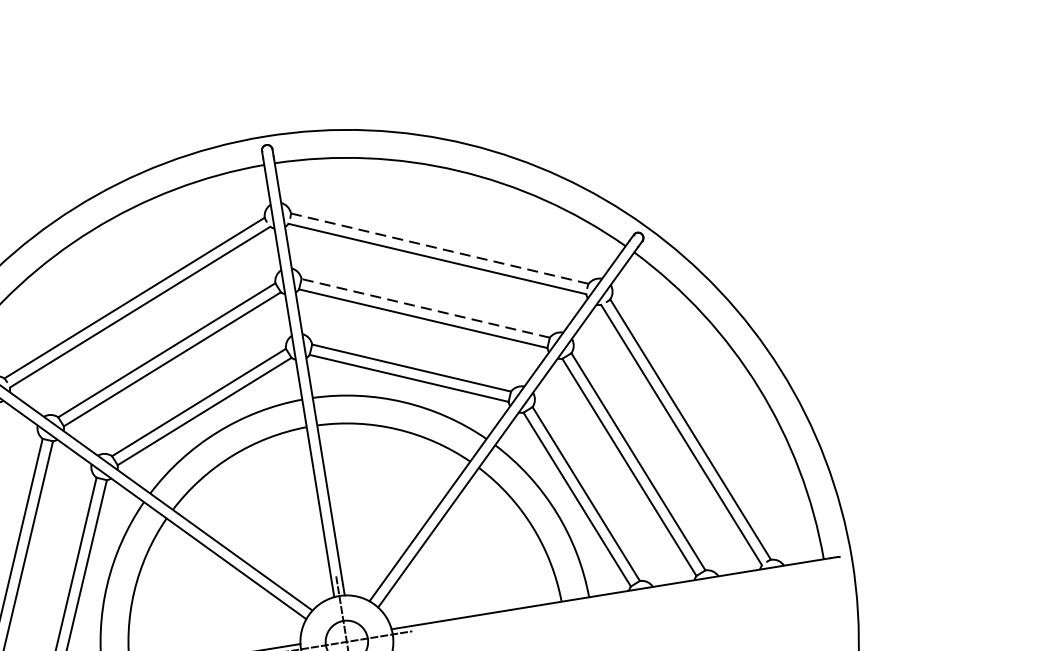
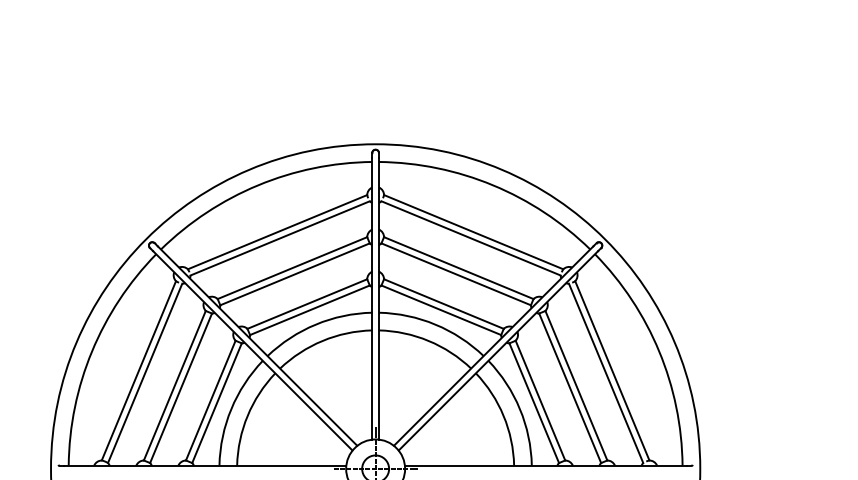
line: (439, 247) -> (473, 231), dashed -> solid
line: (425, 309) -> (458, 268), dashed -> solid

